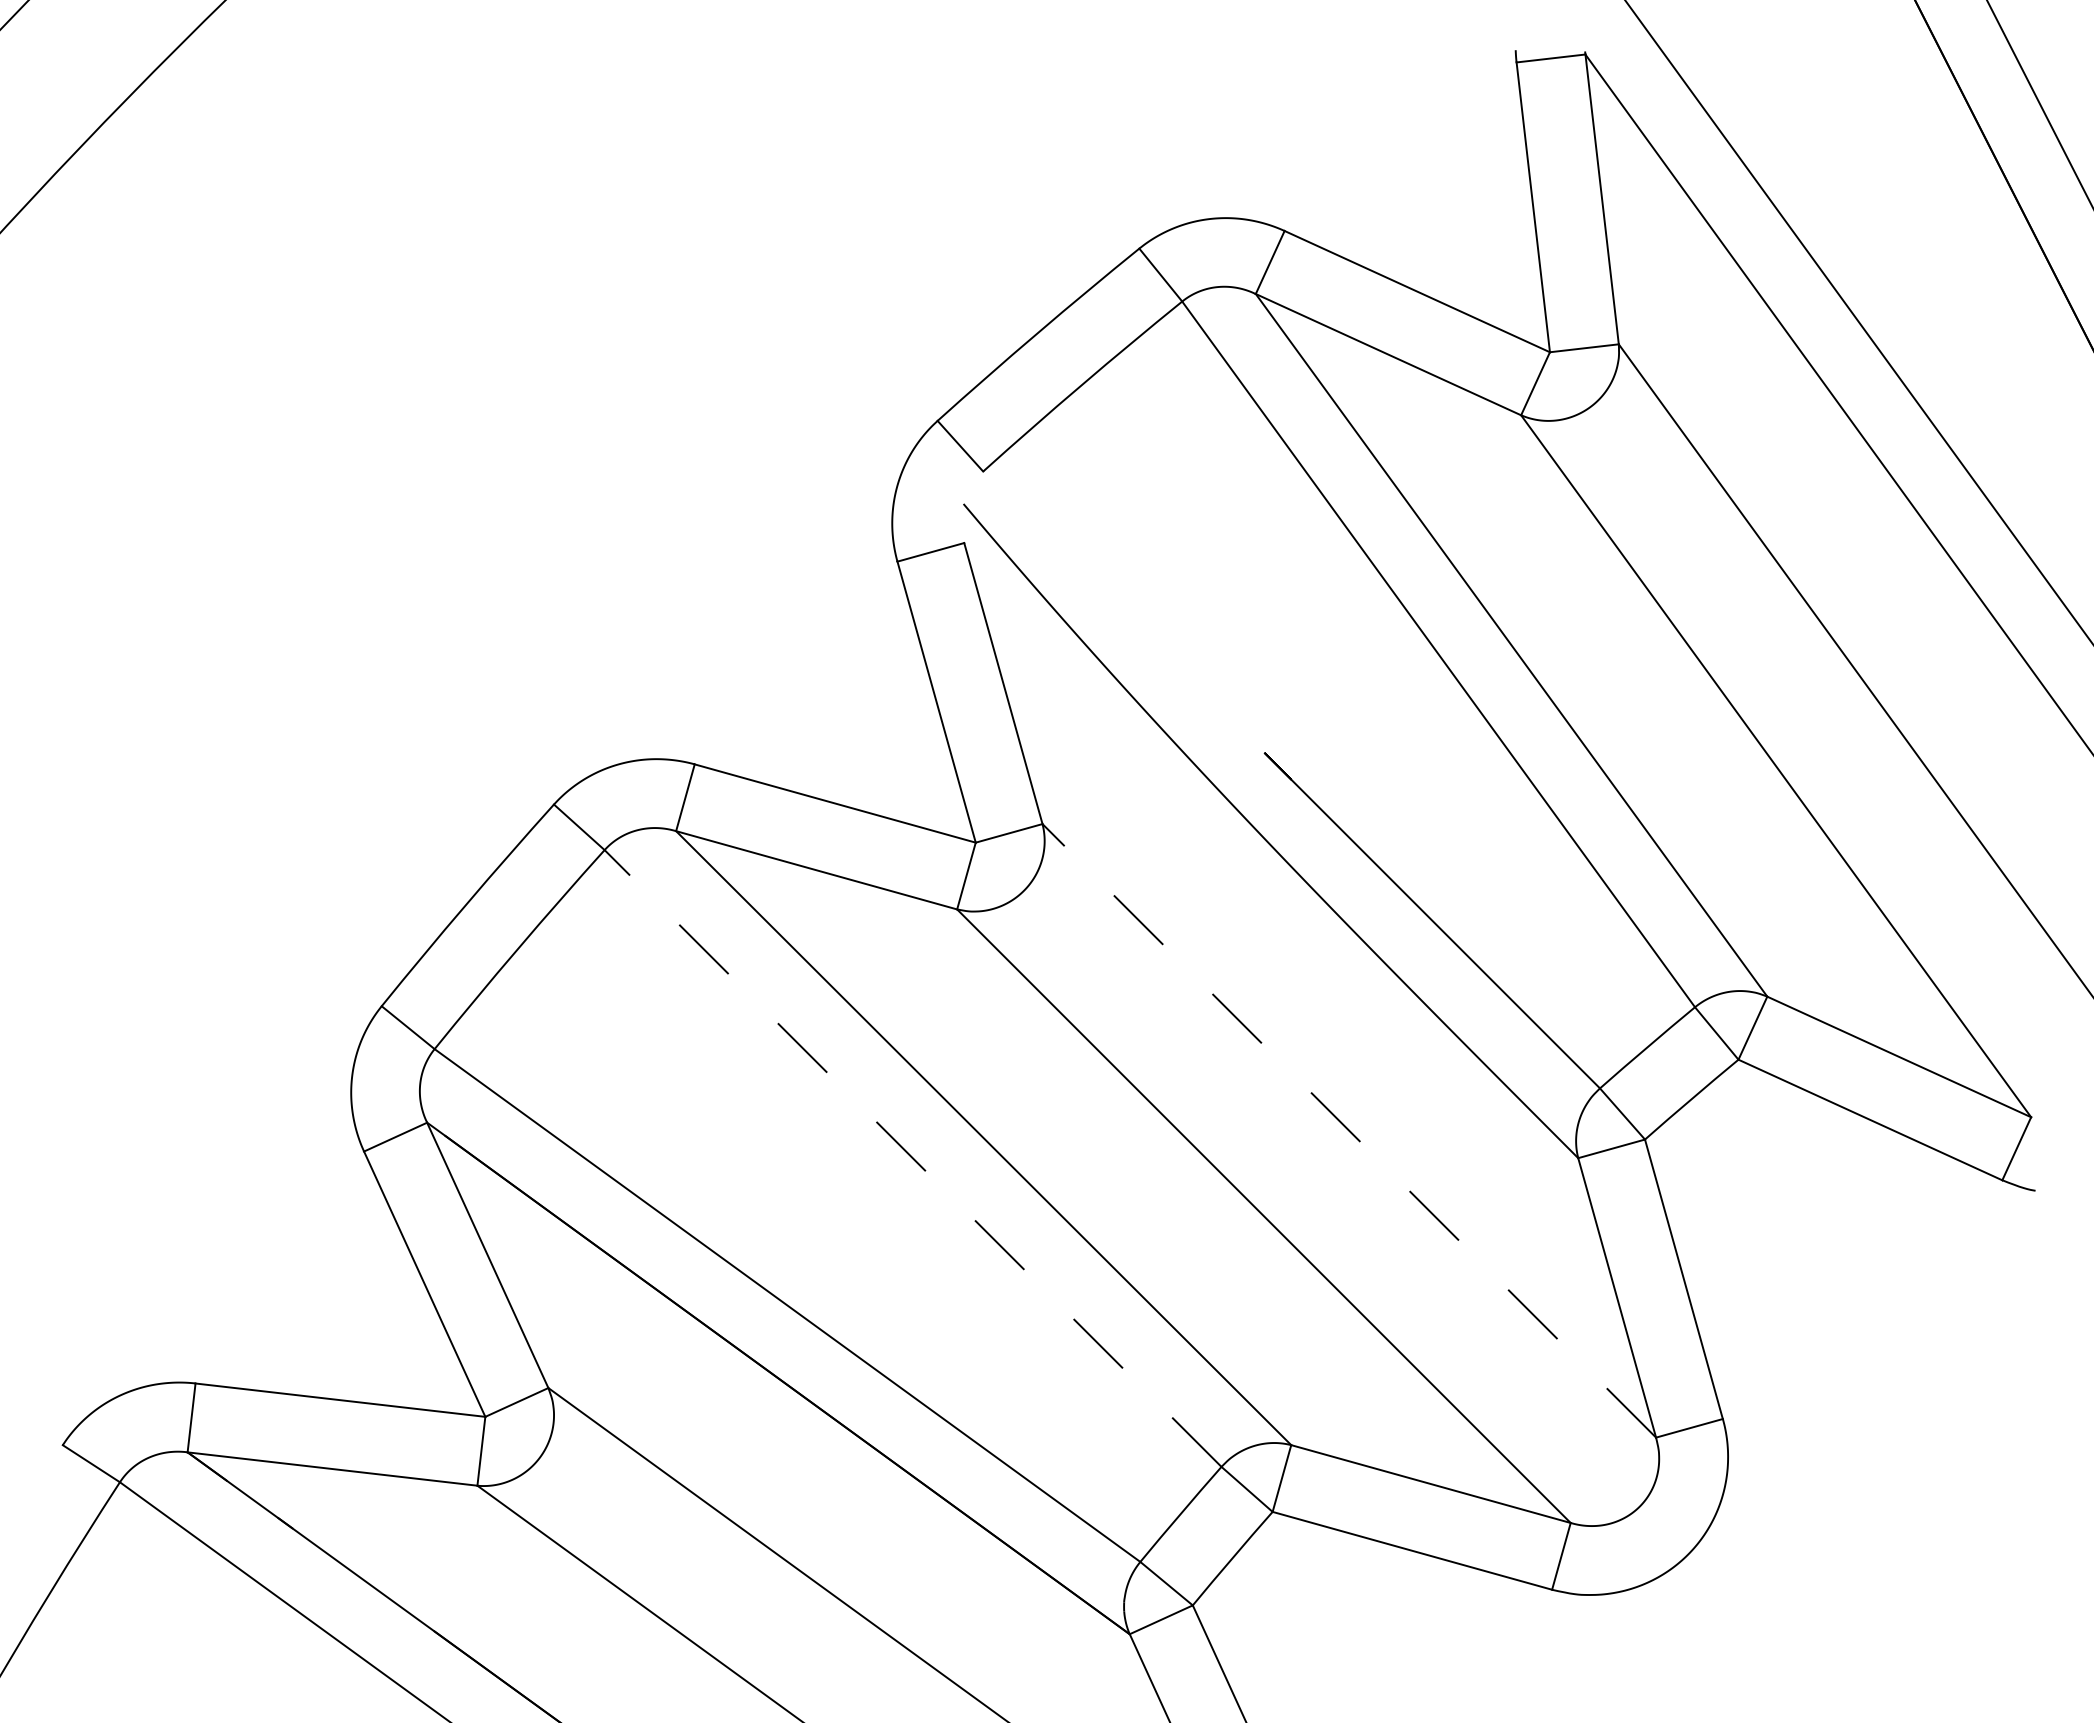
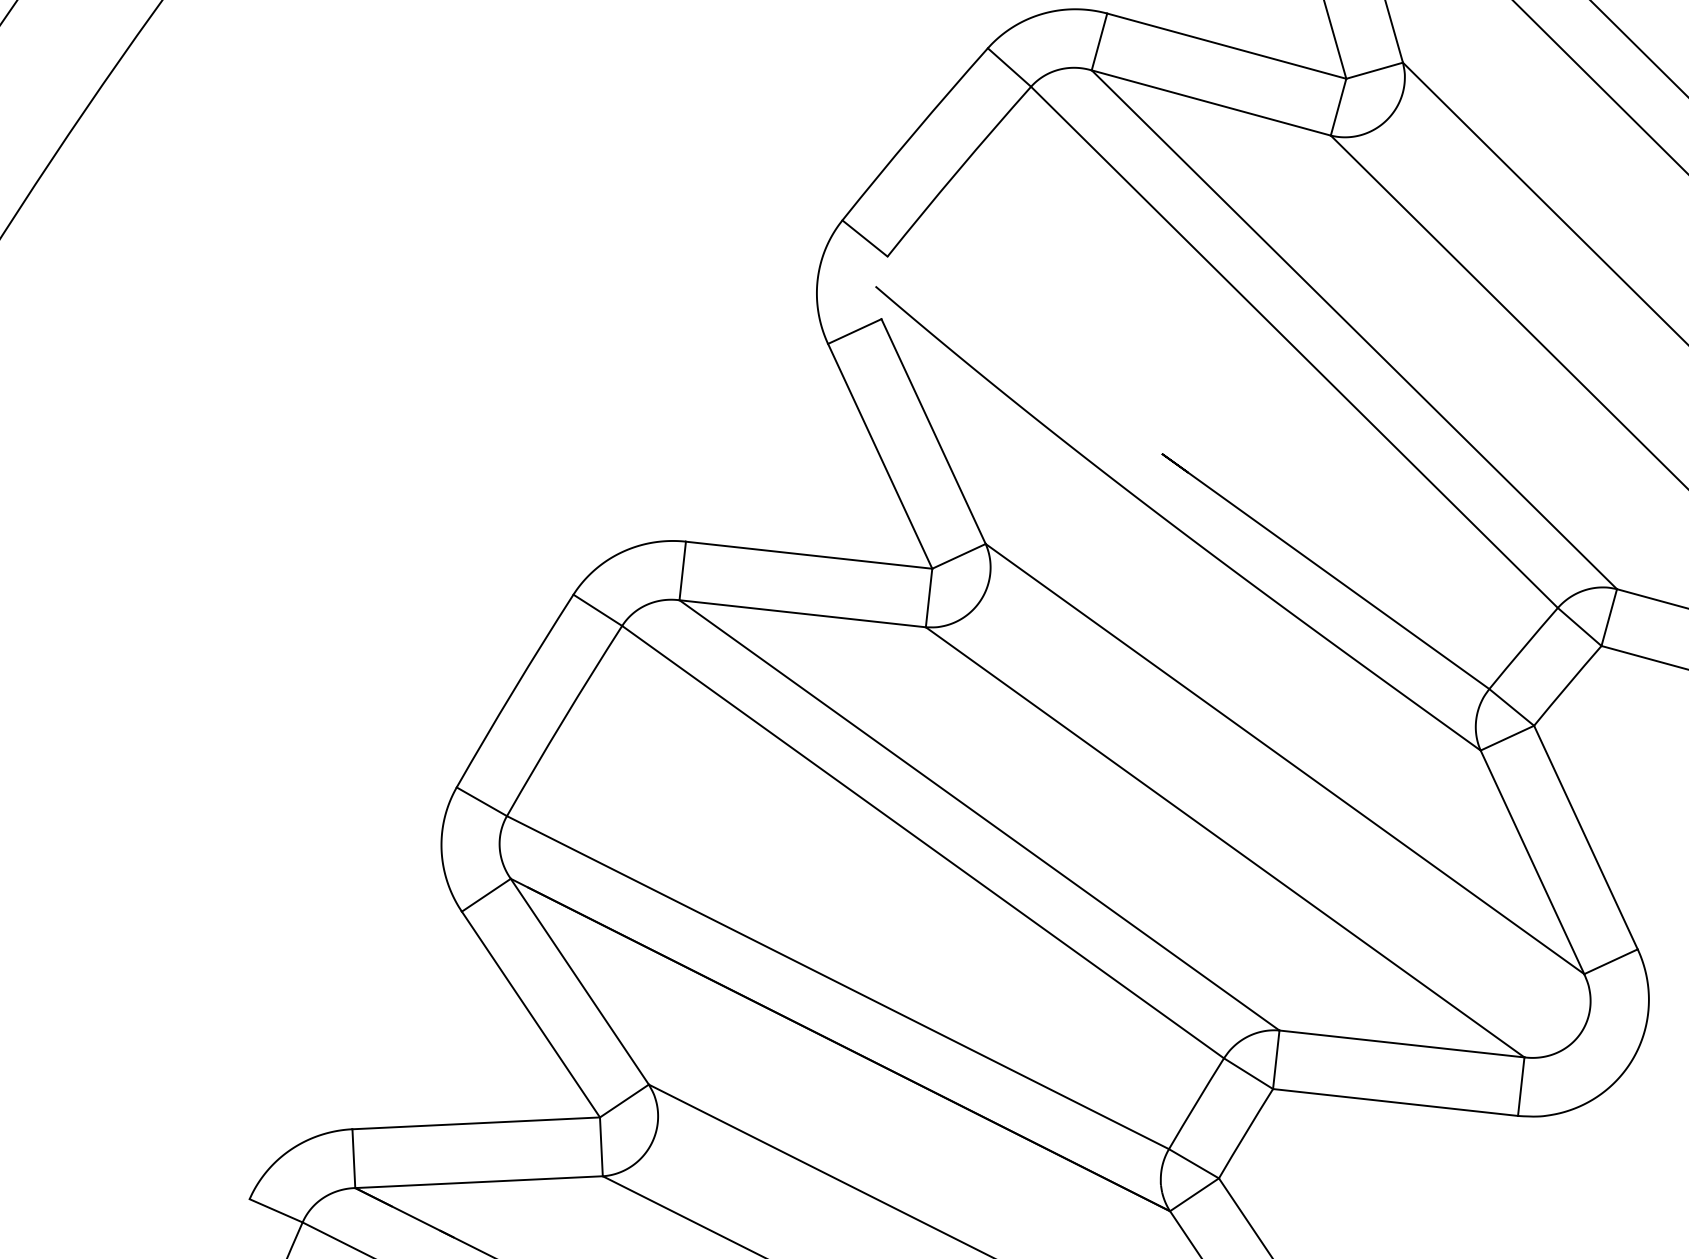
line: (1349, 1130) -> (1285, 758), dashed -> solid
line: (912, 1158) -> (922, 842), dashed -> solid

